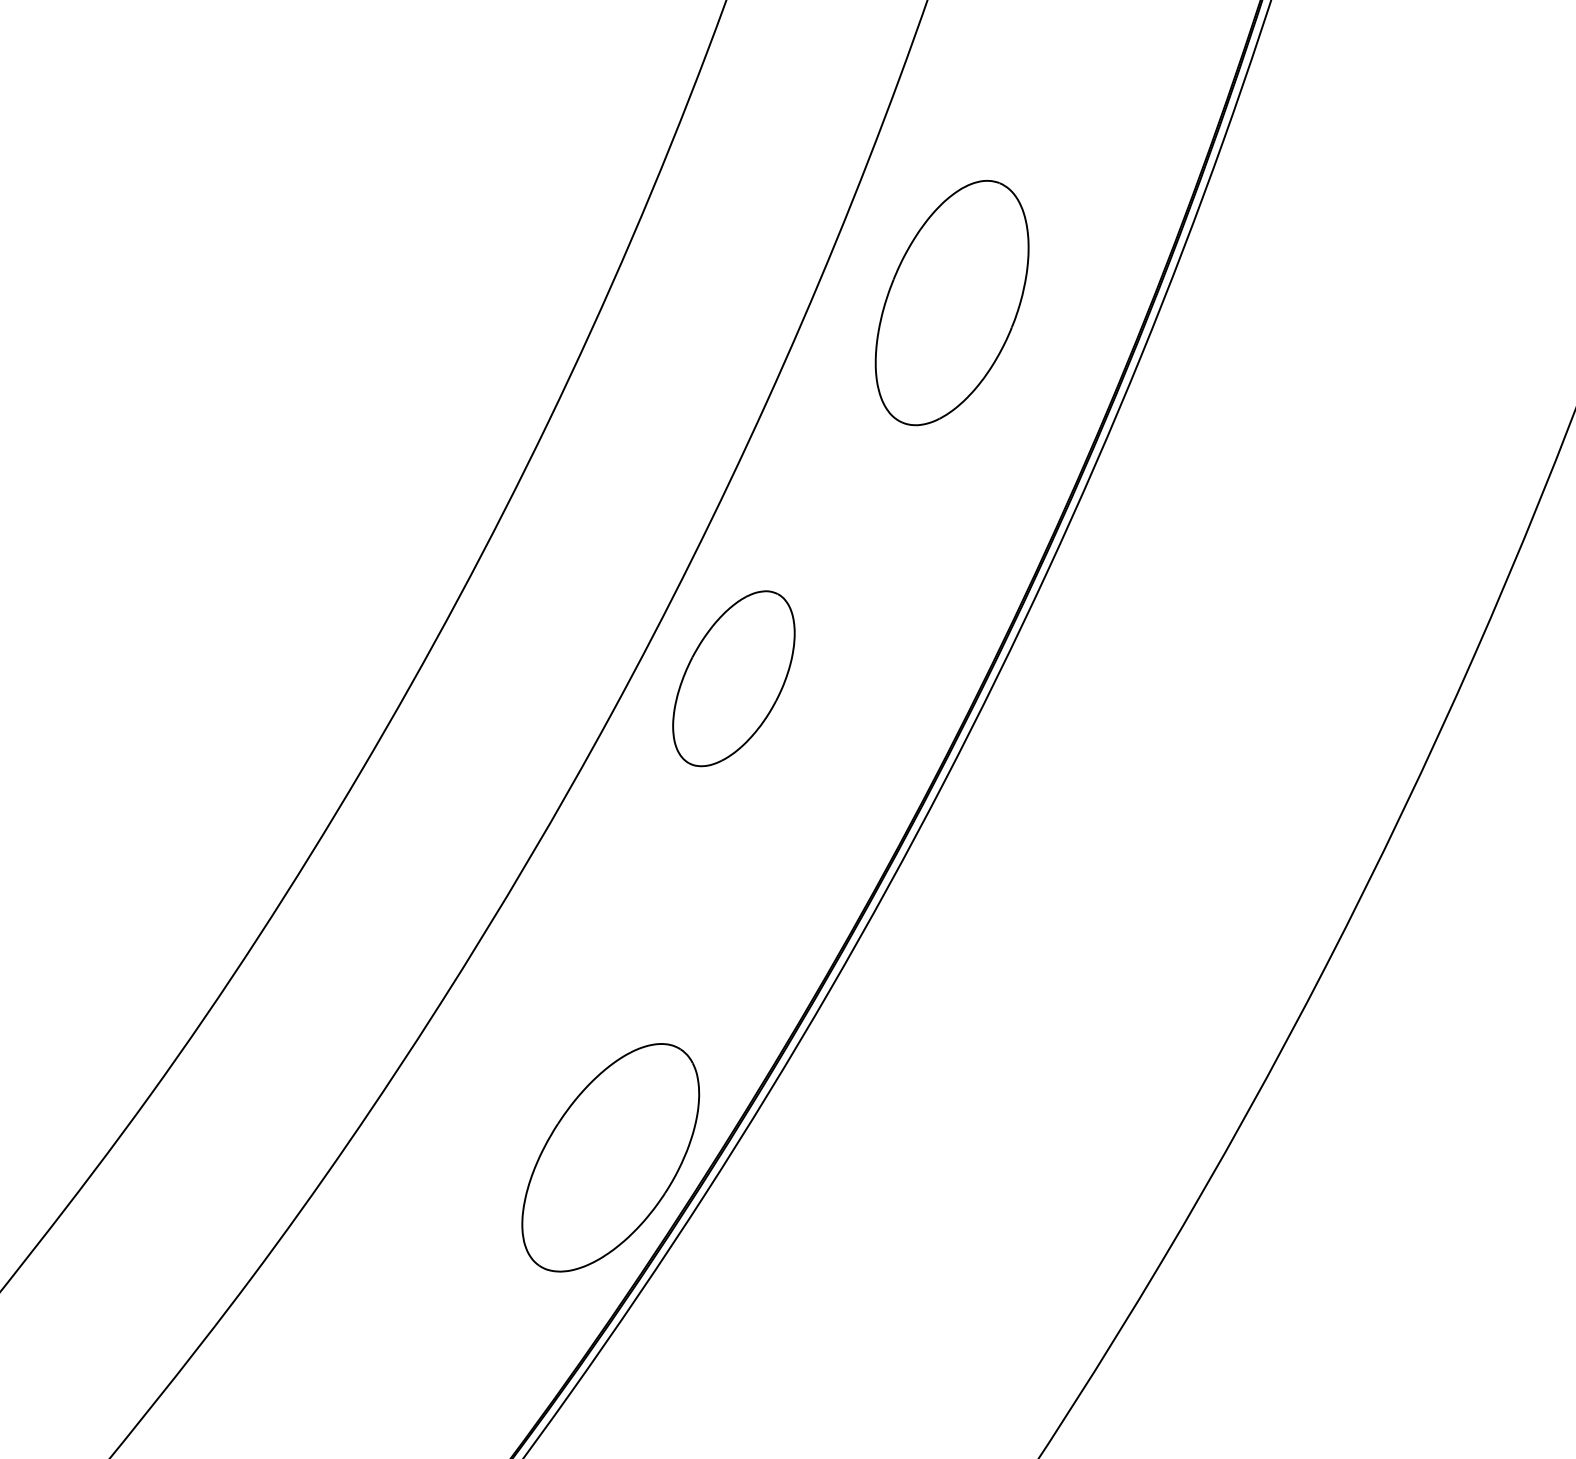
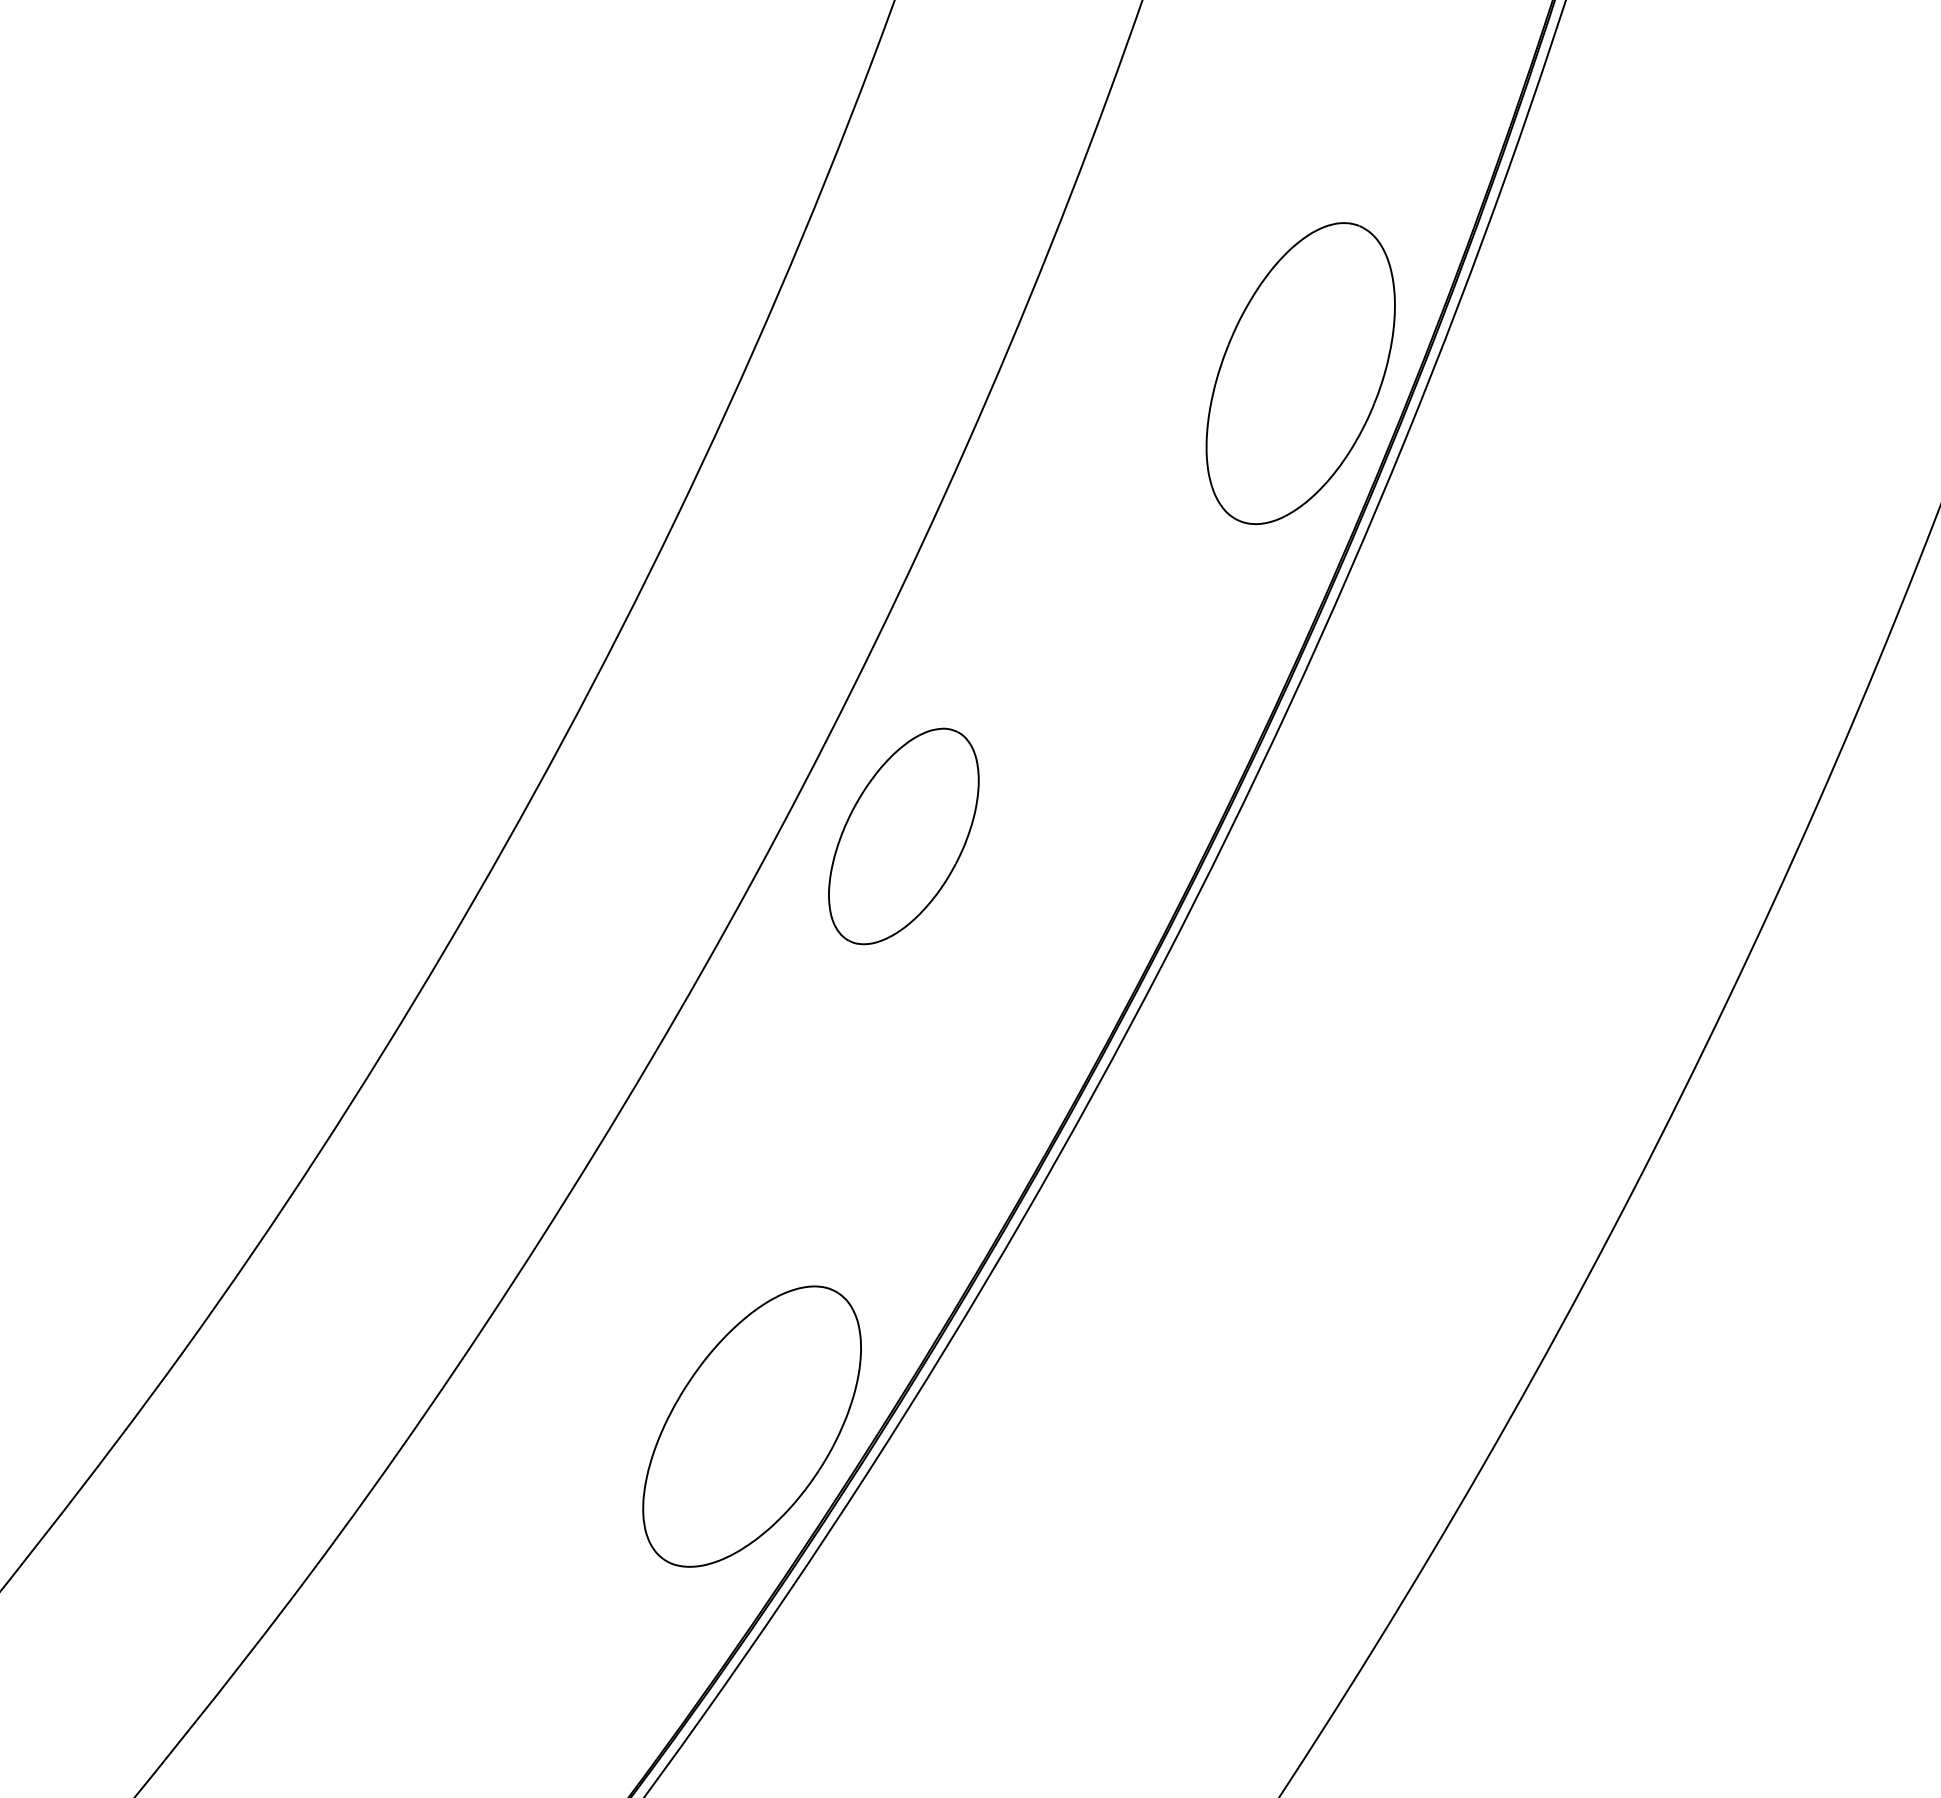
part: (951, 302) -> (1300, 373), moved

